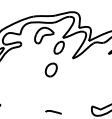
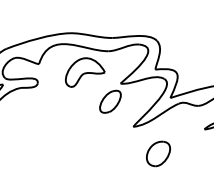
part: (50, 69) -> (156, 152), moved

